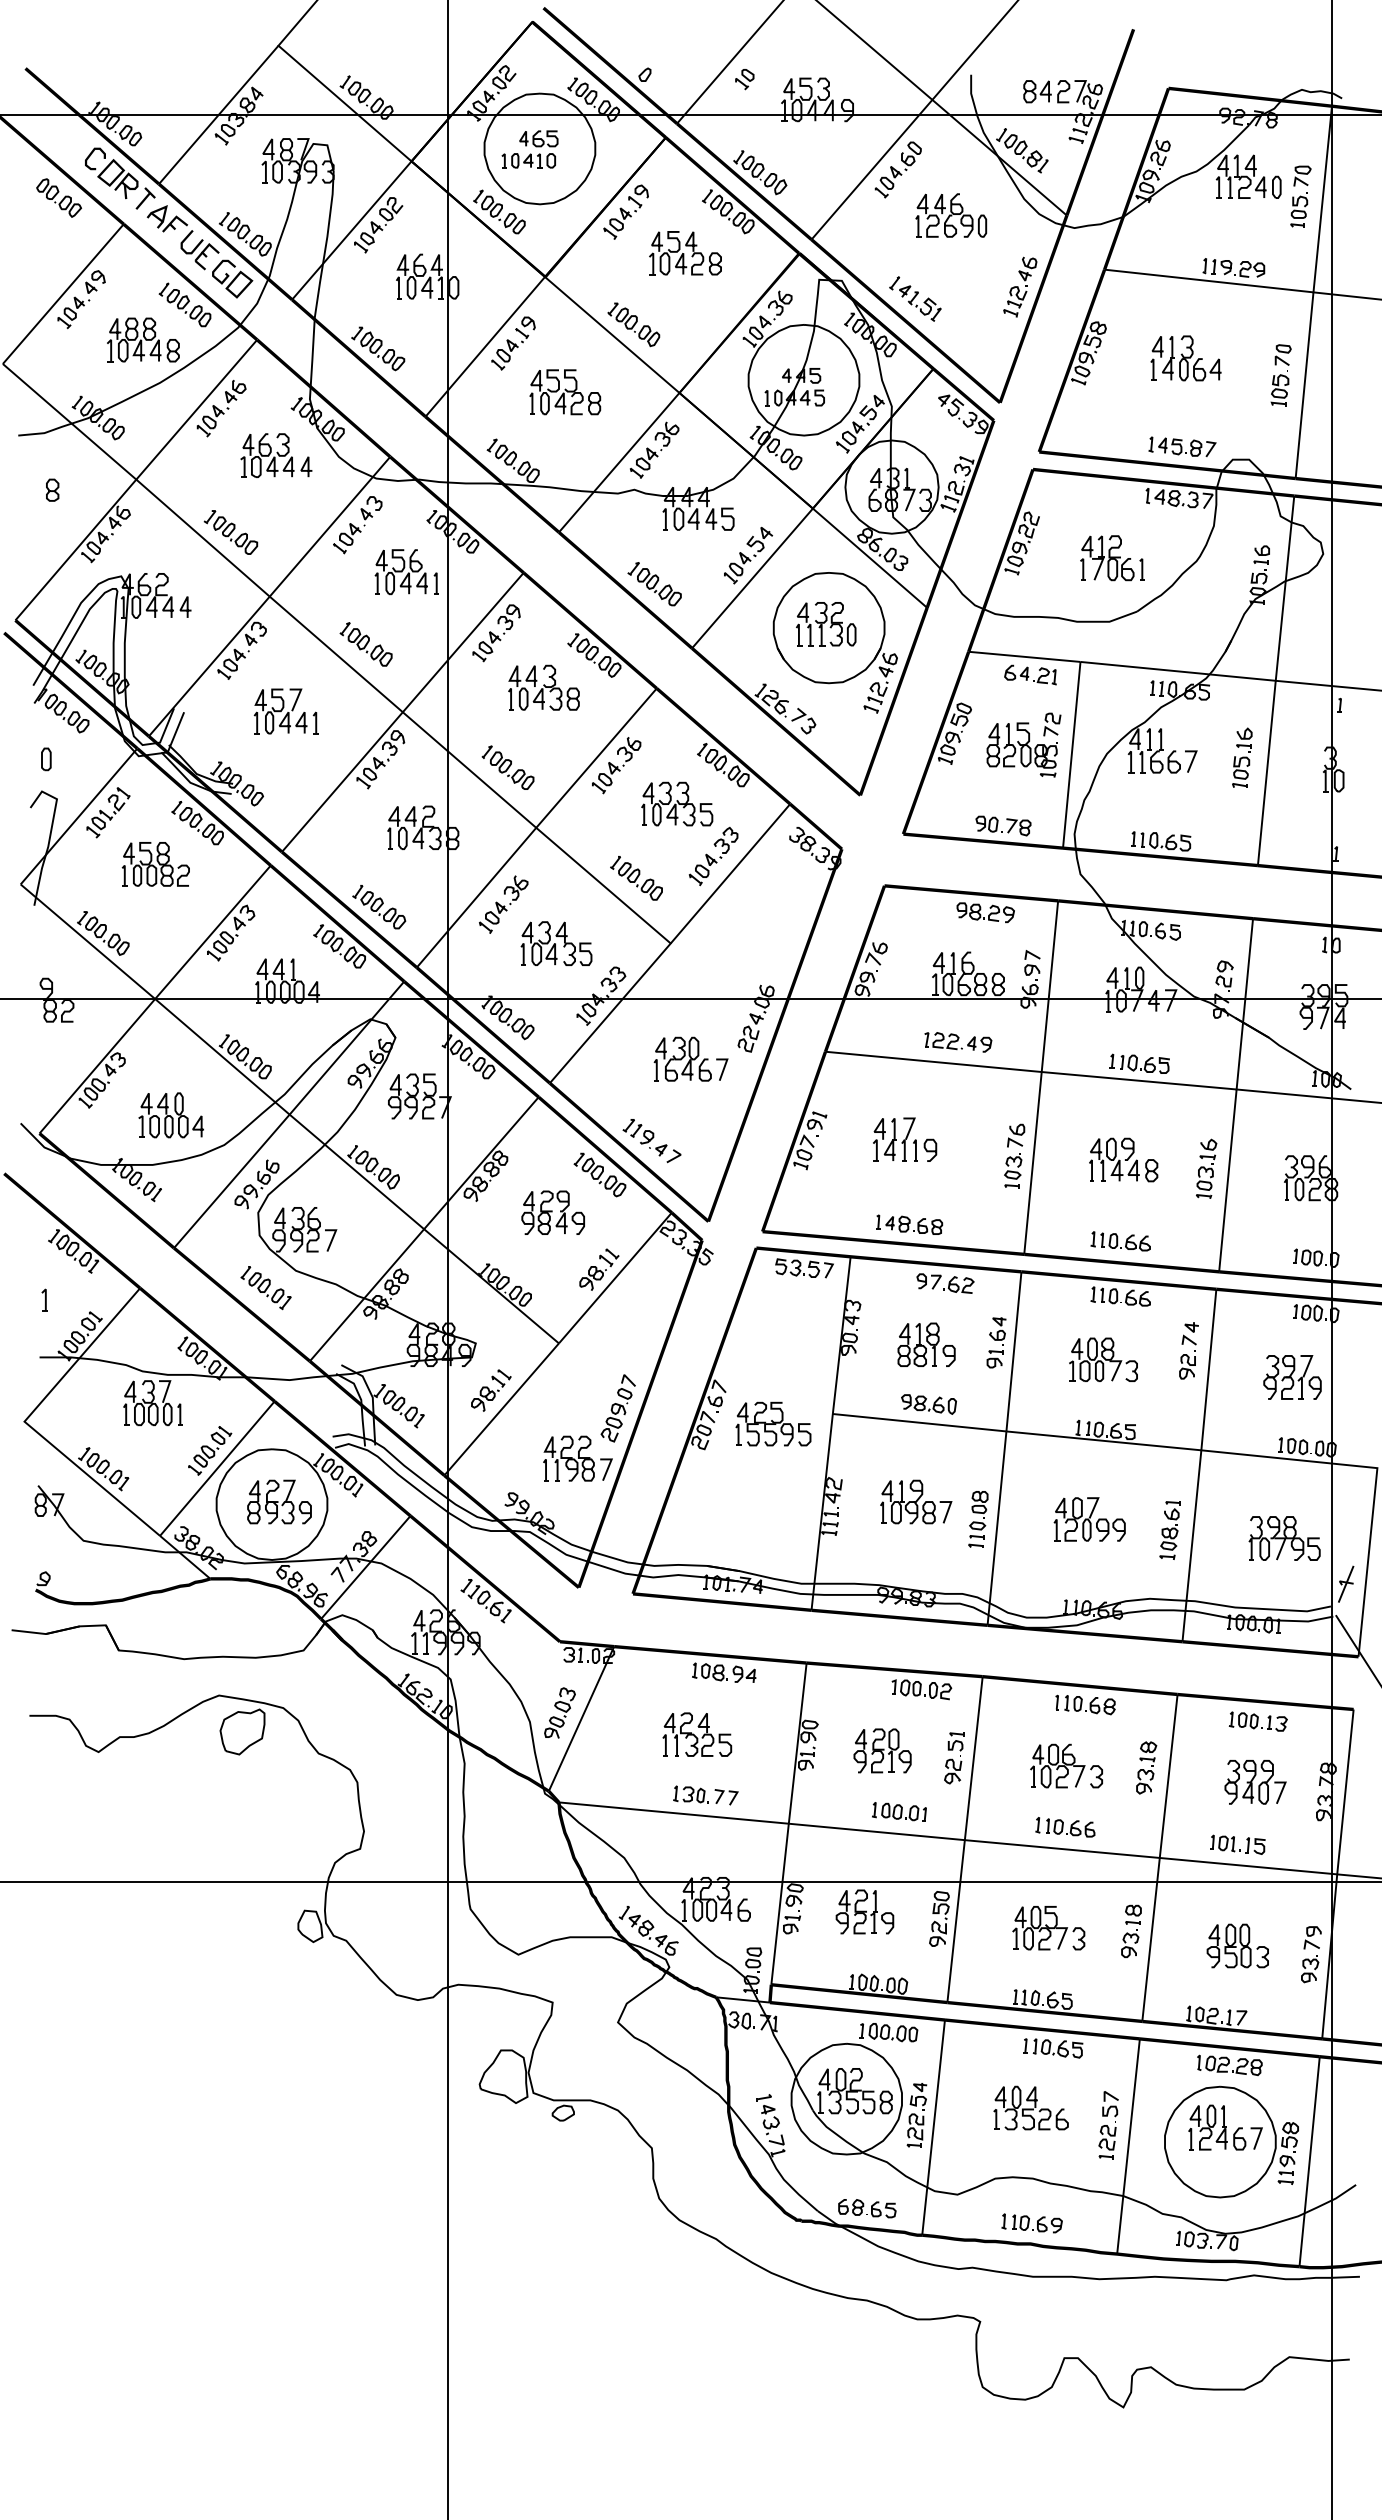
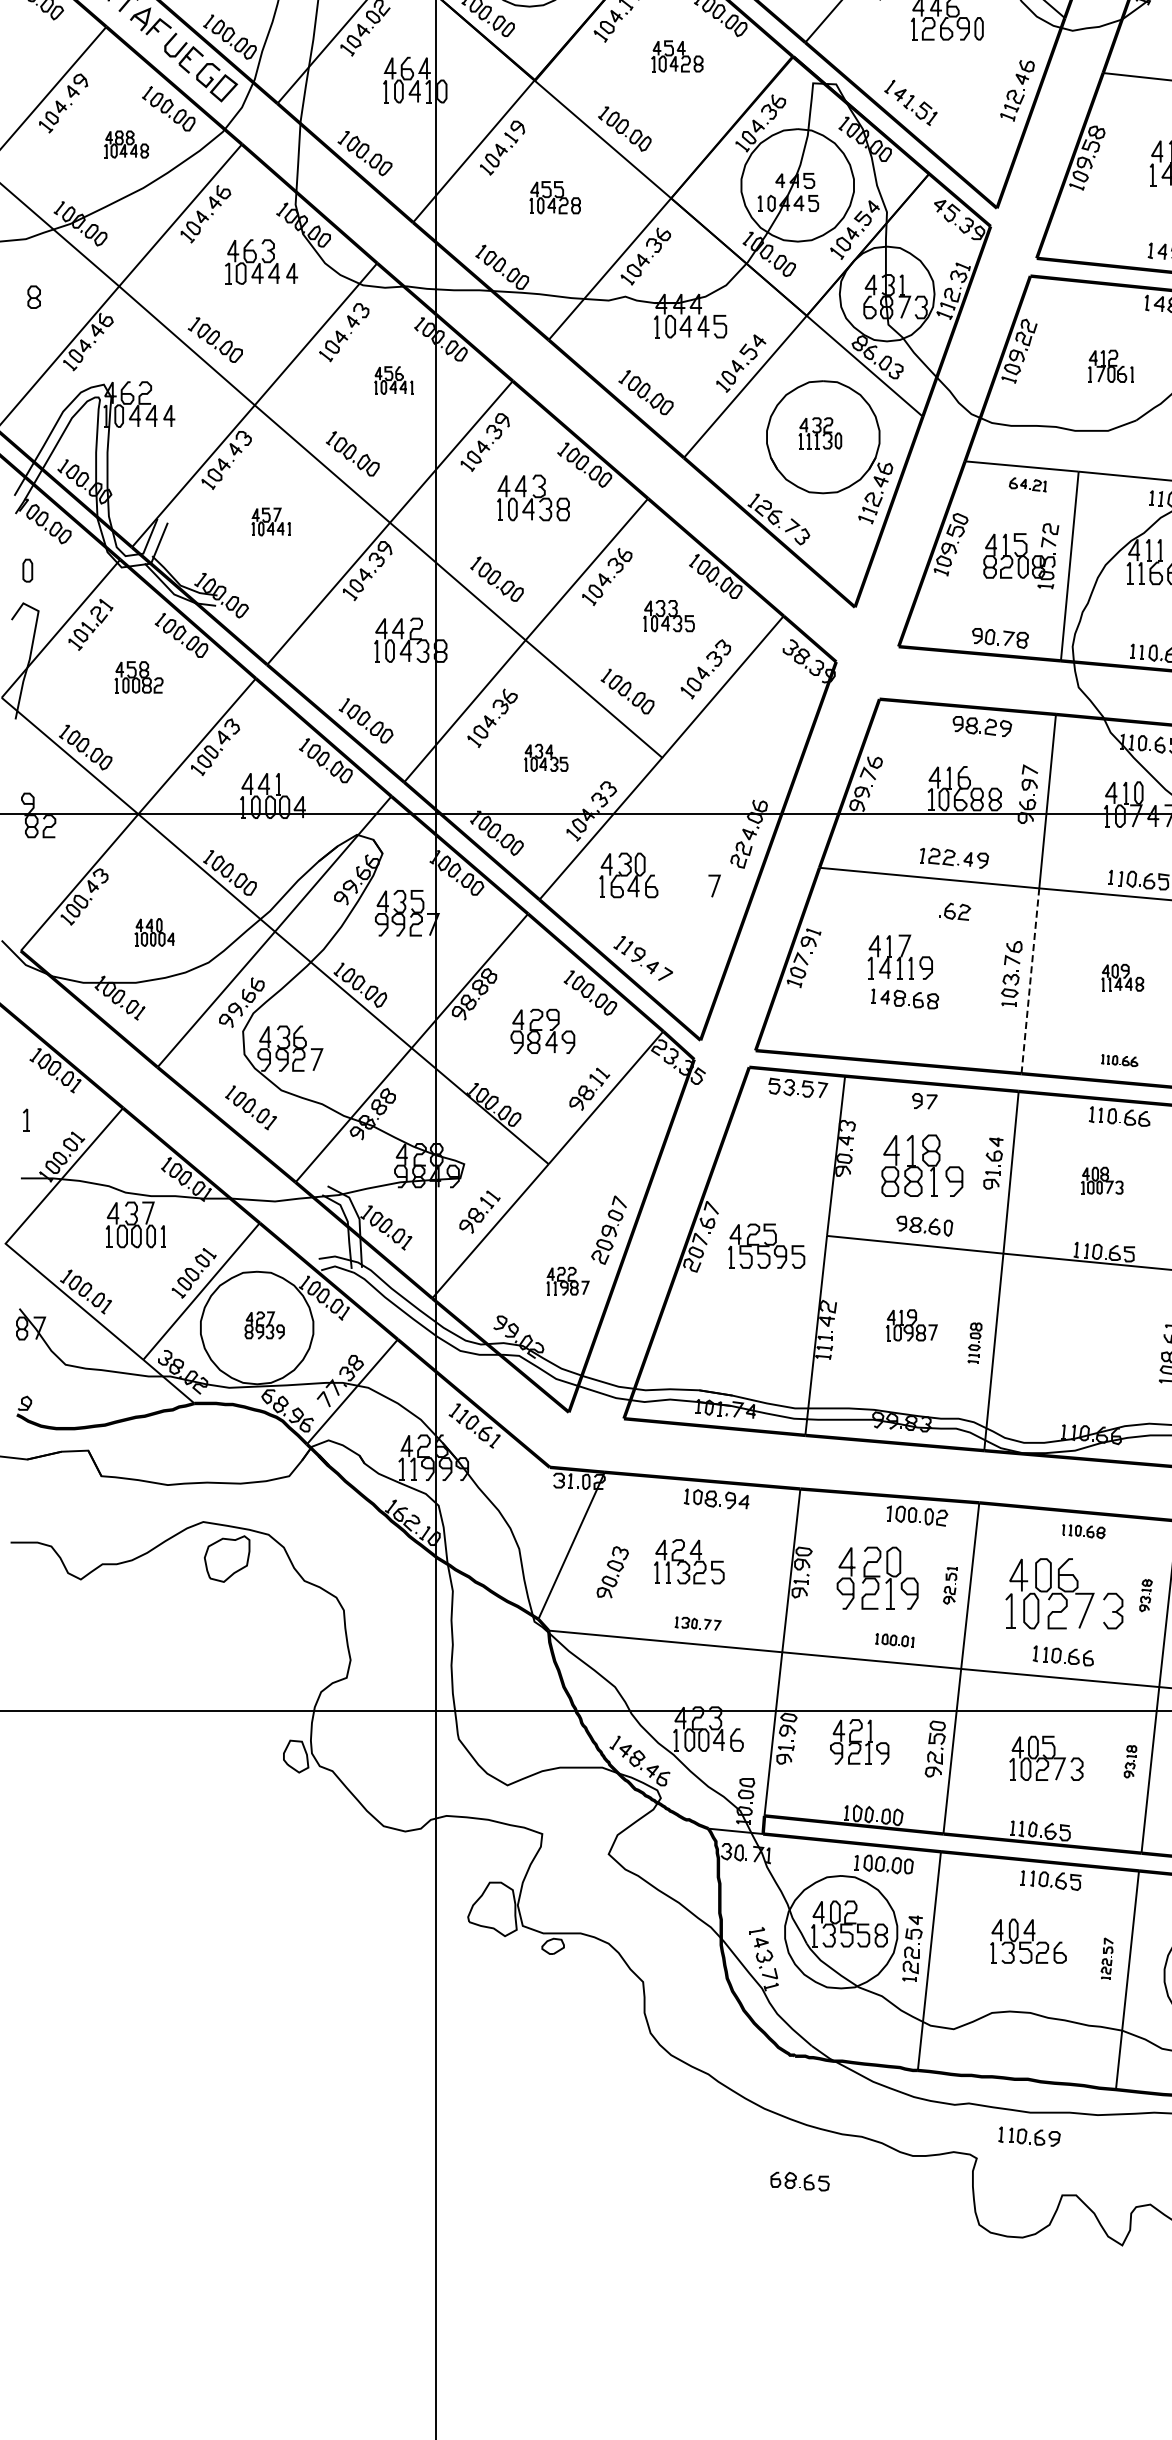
part: (685, 253) -> (677, 56), size x0.7
part: (143, 339) -> (126, 144), size x0.6
part: (565, 392) -> (555, 197), size x0.7
part: (1112, 558) -> (1111, 366), size x0.7
part: (406, 572) -> (393, 380), size x0.6
part: (826, 624) -> (820, 433), size x0.7
part: (1030, 674) -> (1027, 484), size x0.7
part: (285, 711) -> (270, 522), size x0.6
part: (677, 803) -> (669, 615), size x0.7
part: (155, 864) -> (138, 677), size x0.7
part: (556, 943) -> (546, 757), size x0.6
part: (682, 1058) -> (628, 874), moved
part: (170, 1115) -> (153, 932), size x0.6
part: (1123, 1159) -> (1122, 977), size x0.6
line: (1032, 1163) -> (1029, 981), solid -> dashed
part: (909, 1224) -> (904, 998), moved
part: (1120, 1241) -> (1119, 1060), size x0.6
part: (958, 1284) -> (954, 911), moved
part: (926, 1344) -> (922, 1165), size x1.4
part: (1103, 1359) -> (1102, 1180), size x0.6
part: (577, 1458) -> (567, 1281), size x0.6
part: (279, 1501) -> (264, 1324), size x0.6
part: (916, 1501) -> (912, 1324), size x0.7
part: (978, 1519) -> (975, 1343), size x0.7
part: (1089, 1519) -> (1087, 1343), removed
part: (1085, 1704) -> (1083, 1531), size x0.7
part: (559, 1712) -> (612, 1571), moved
part: (882, 1750) -> (877, 1577), size x1.4
part: (954, 1758) -> (950, 1585), size x0.7
part: (1066, 1765) -> (1064, 1593), size x1.6
part: (1146, 1767) -> (1145, 1595), size x0.6
part: (705, 1795) -> (697, 1623), size x0.7
part: (899, 1811) -> (894, 1639), size x0.7
part: (1131, 1931) -> (1130, 1761), size x0.6
part: (1108, 2125) -> (1107, 1958), size x0.6
part: (867, 2208) -> (800, 2181), moved
part: (1031, 2223) -> (1028, 2136), moved

